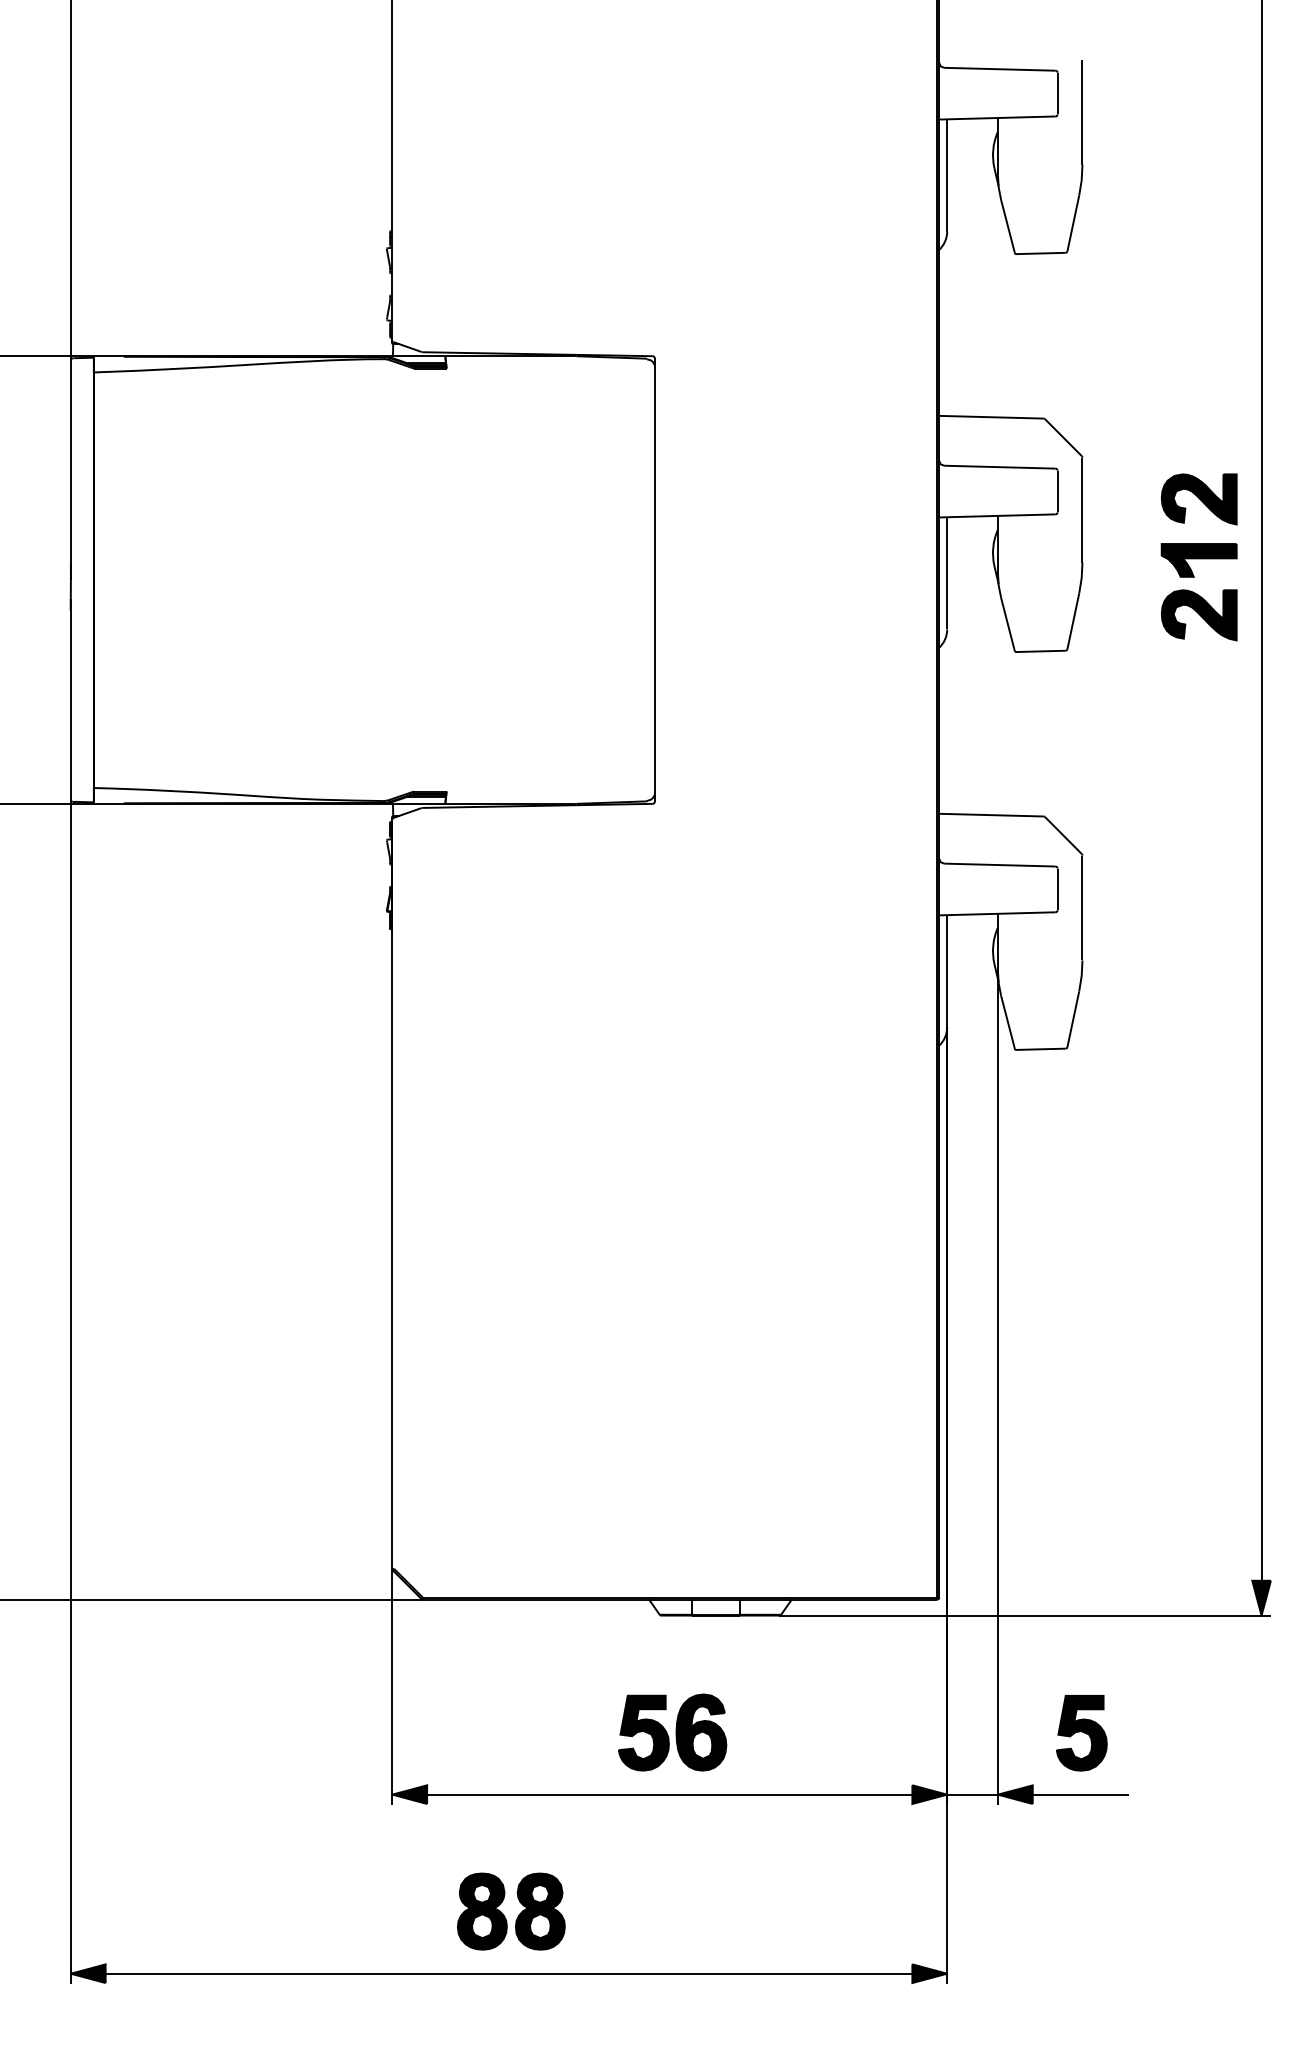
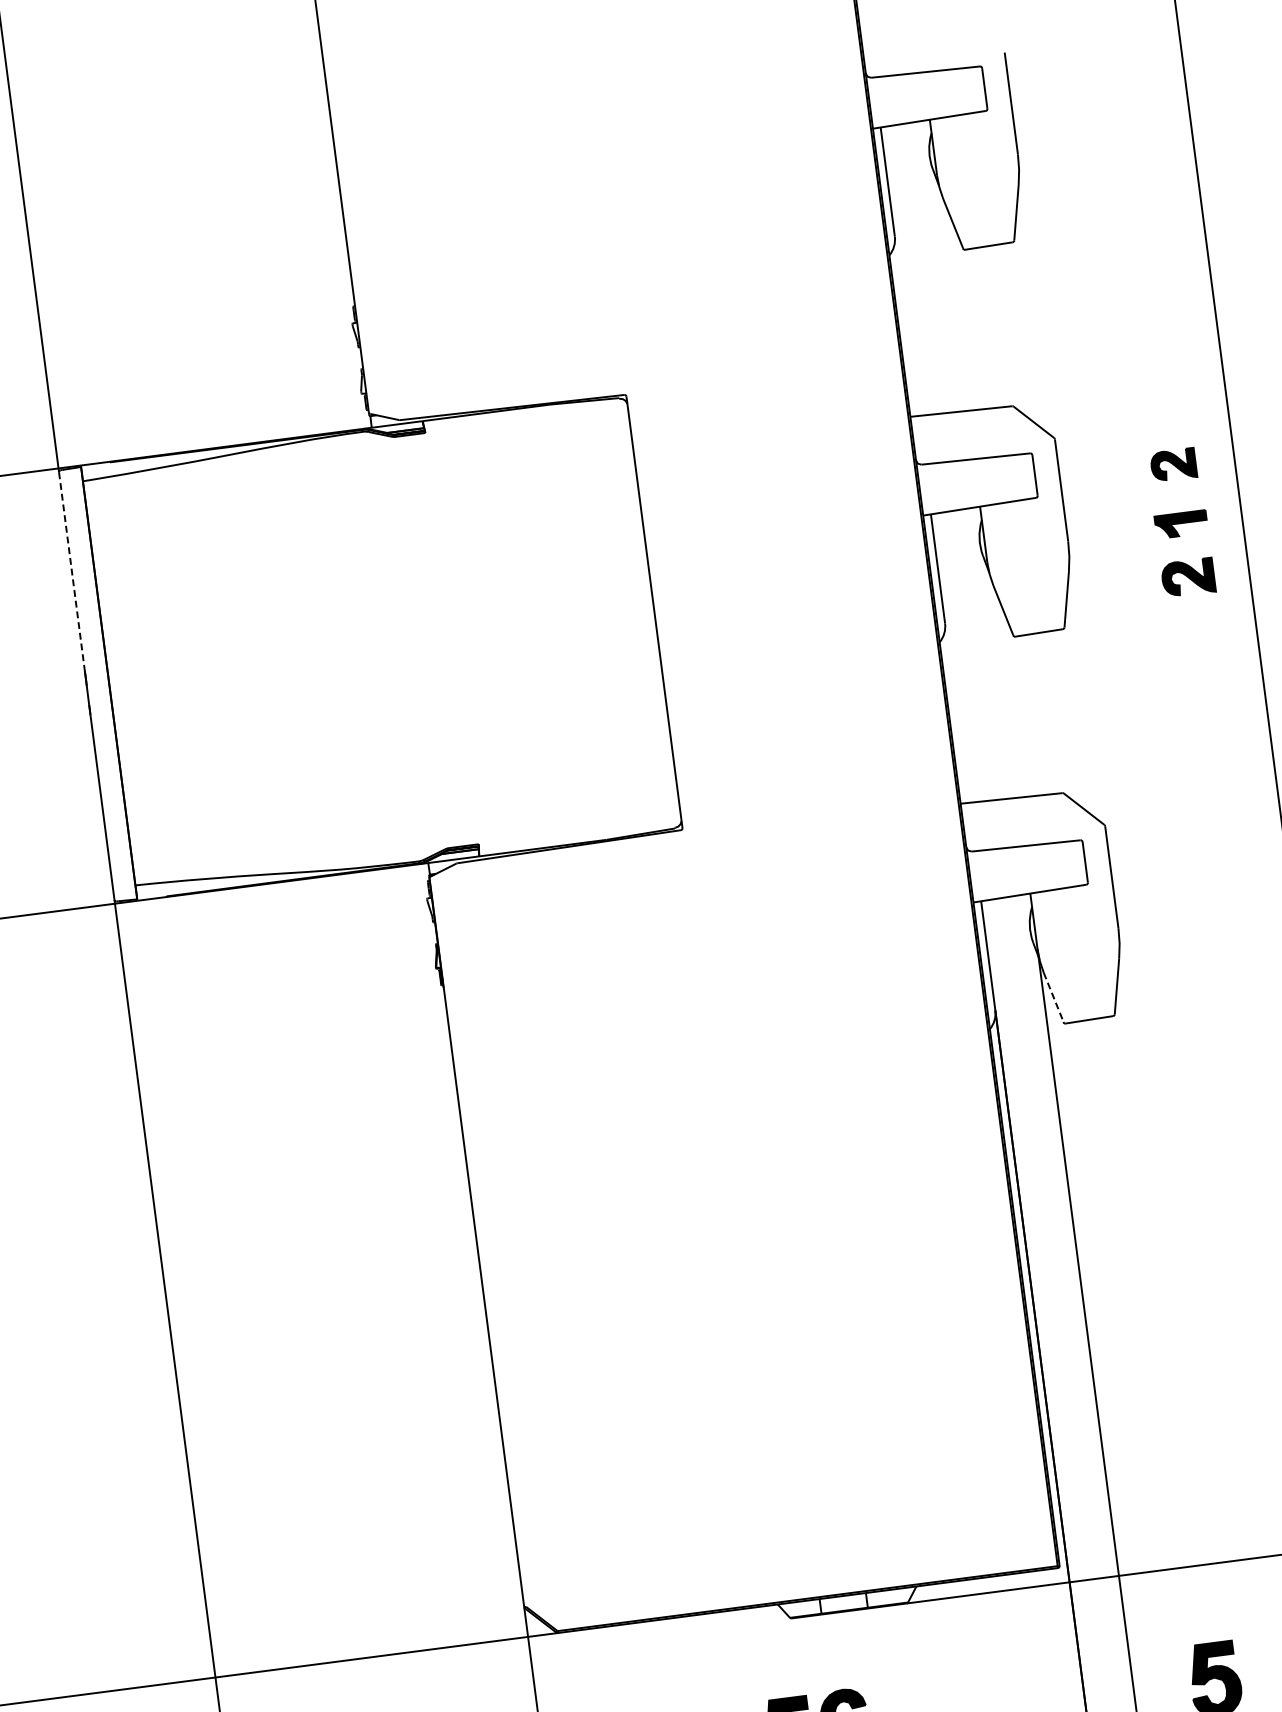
line: (70, 462) -> (71, 571), solid -> dashed
part: (1198, 499) -> (1173, 465), size x0.6
part: (1198, 560) -> (1180, 524), size x0.7
part: (1198, 615) -> (1187, 578), size x0.7
line: (1007, 1021) -> (1053, 997), solid -> dashed

